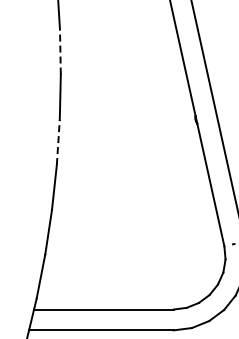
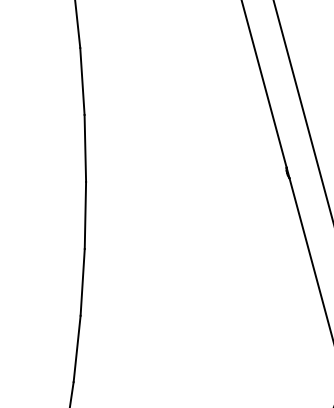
line: (60, 51) -> (82, 80), dashed -> solid
line: (58, 142) -> (85, 215), dashed -> solid

